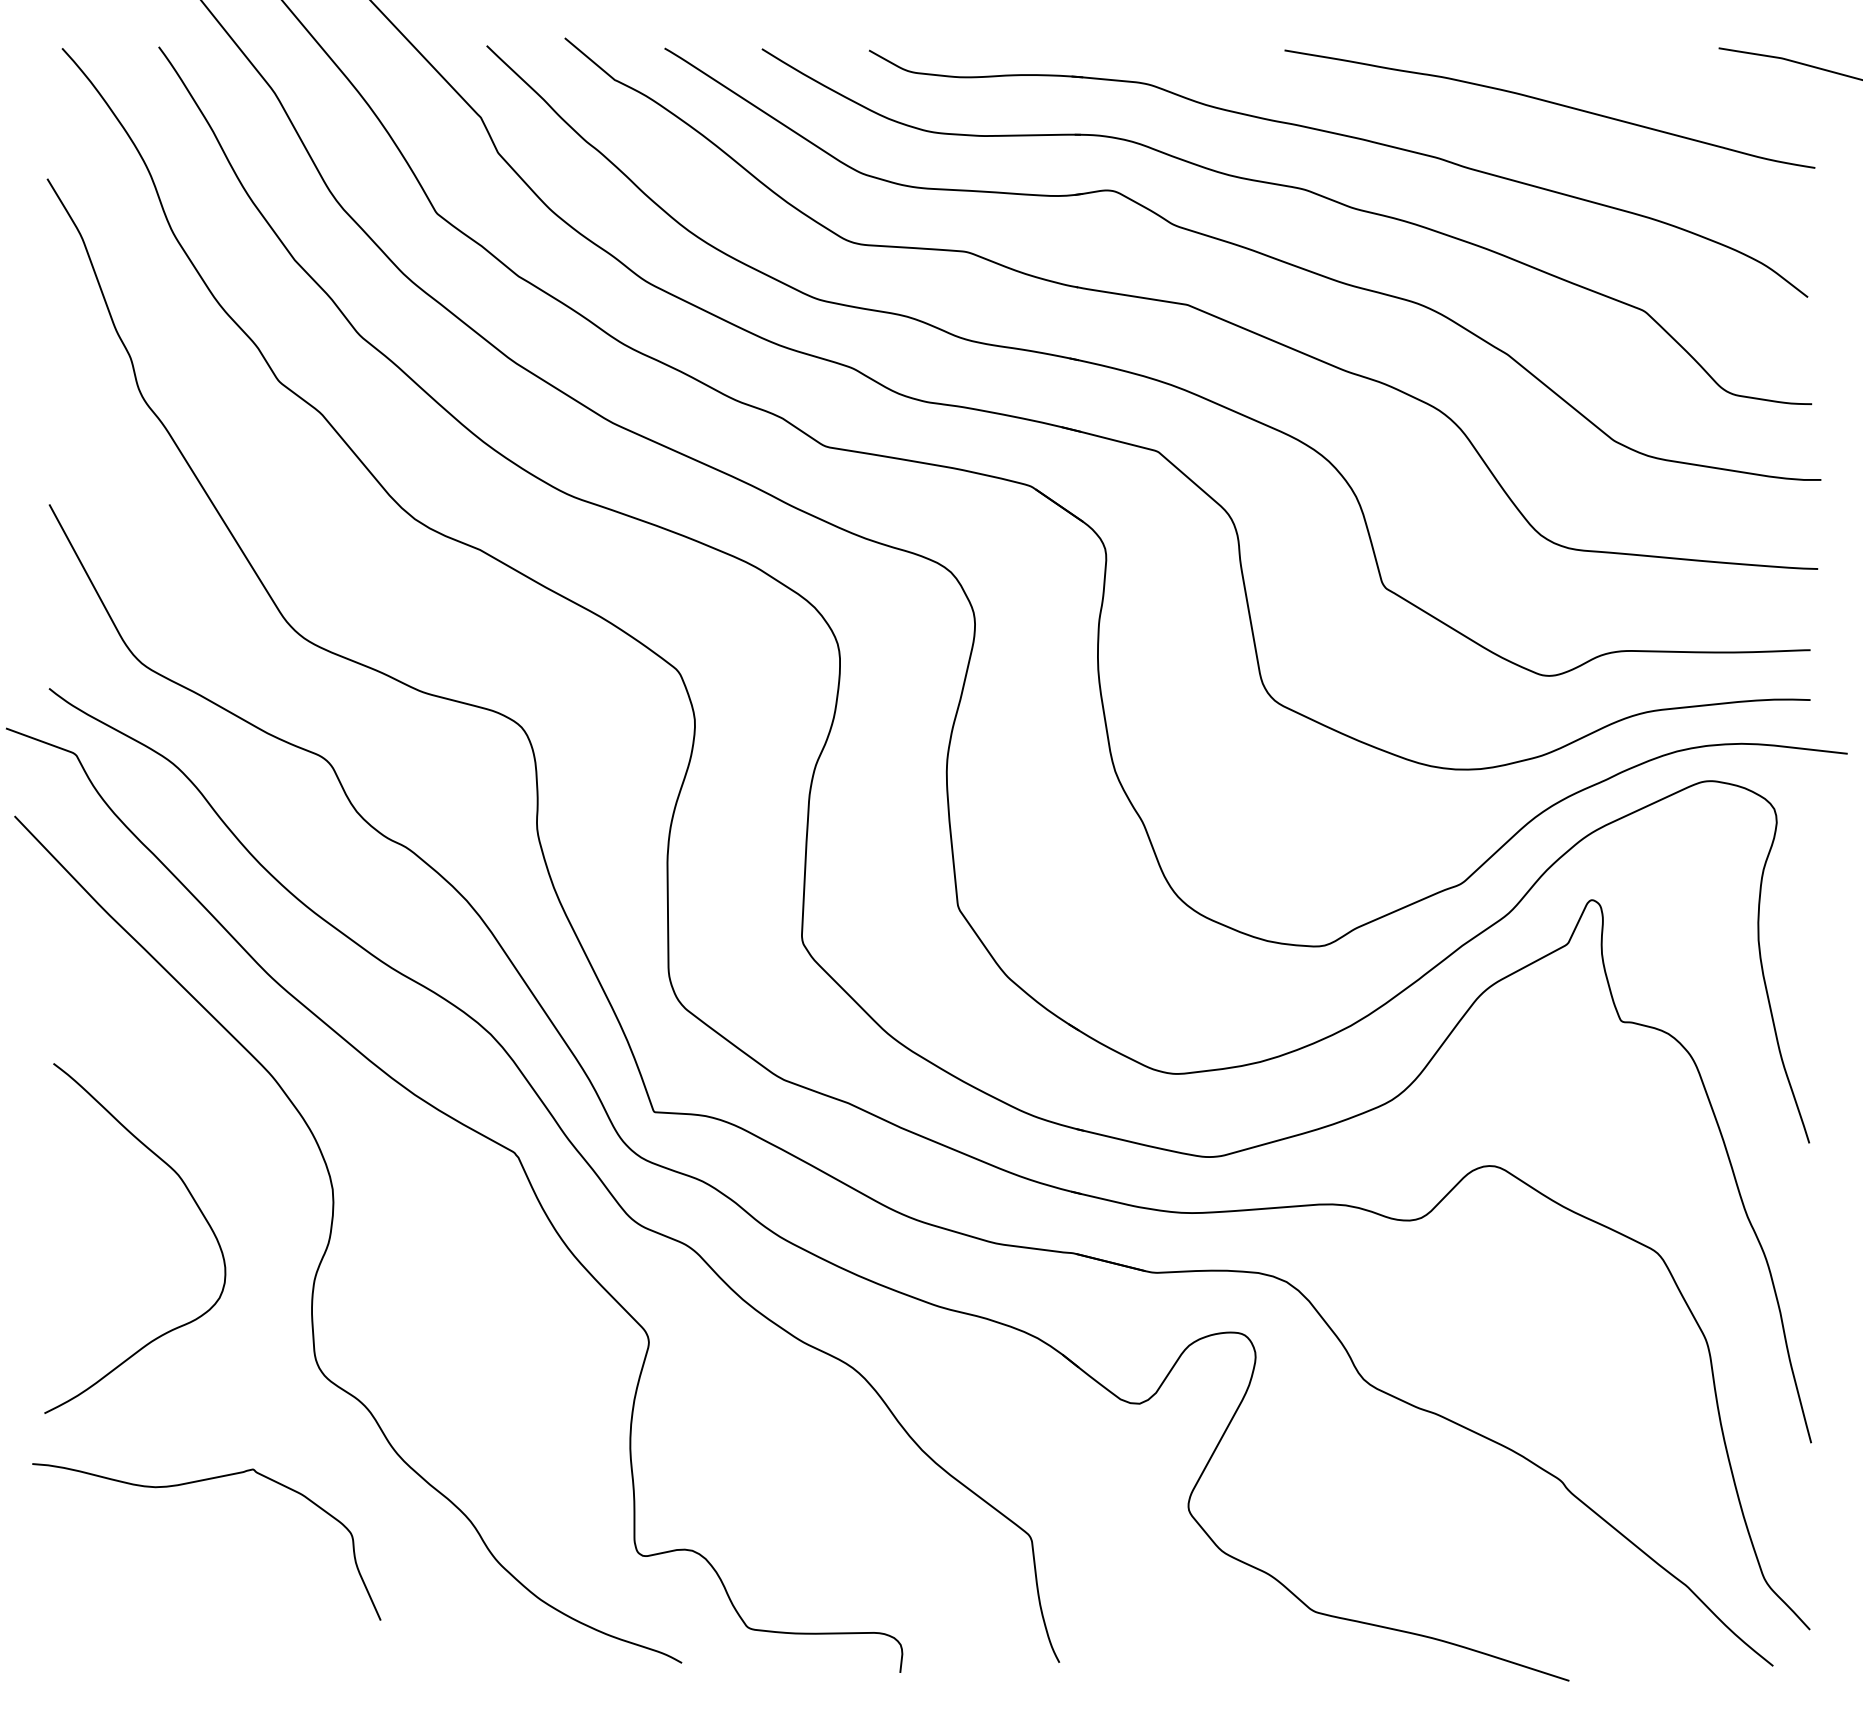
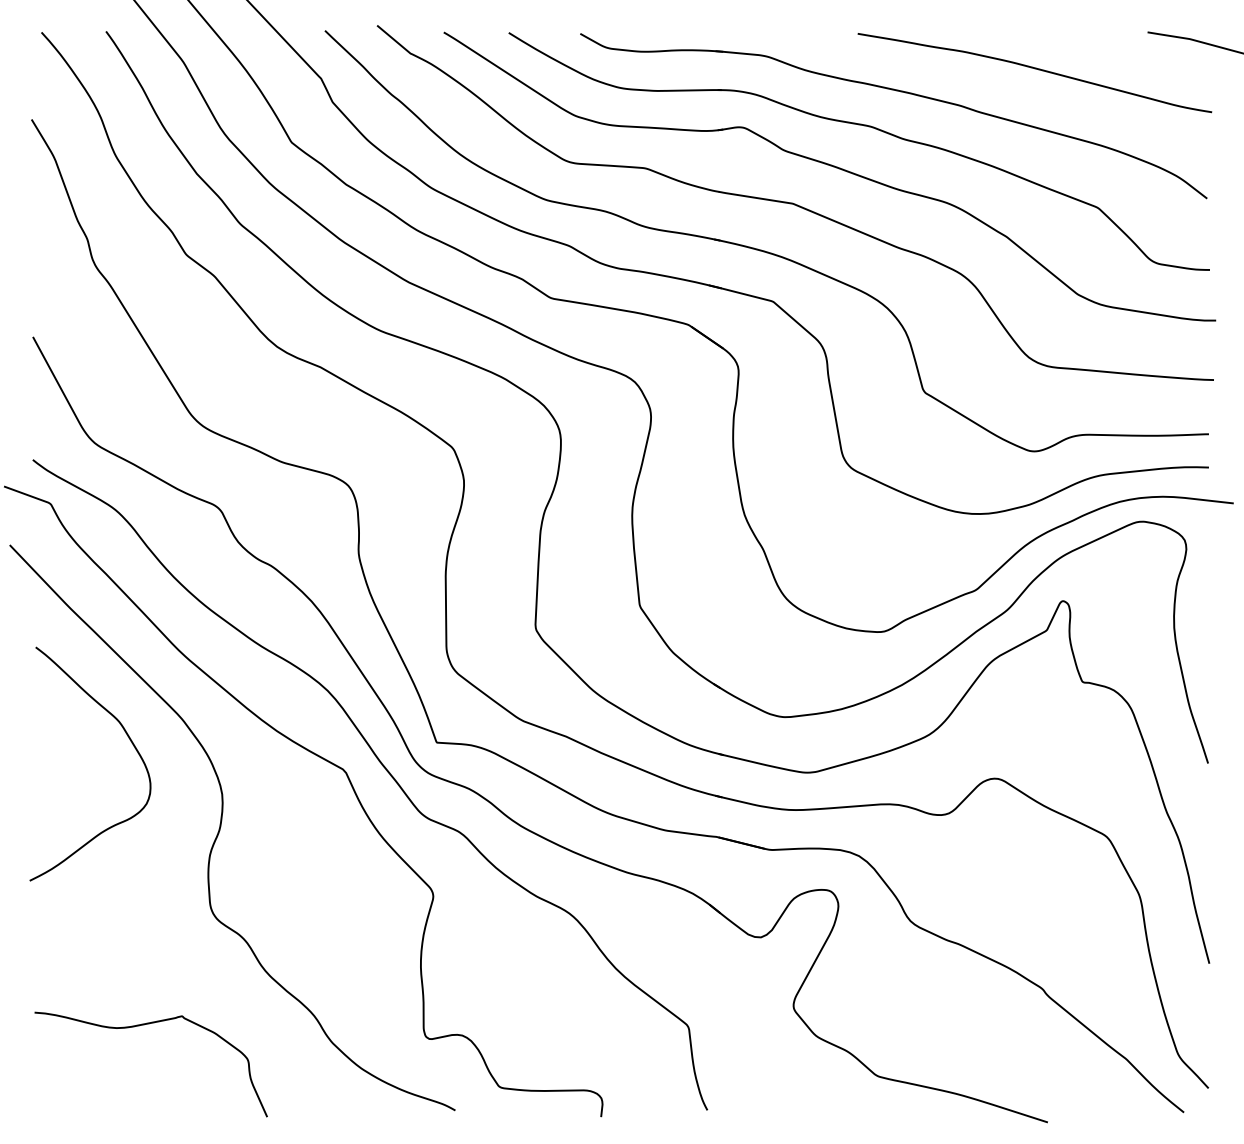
curve: (192, 1200) -> (128, 738), moved
curve: (196, 1483) -> (144, 1025), moved

